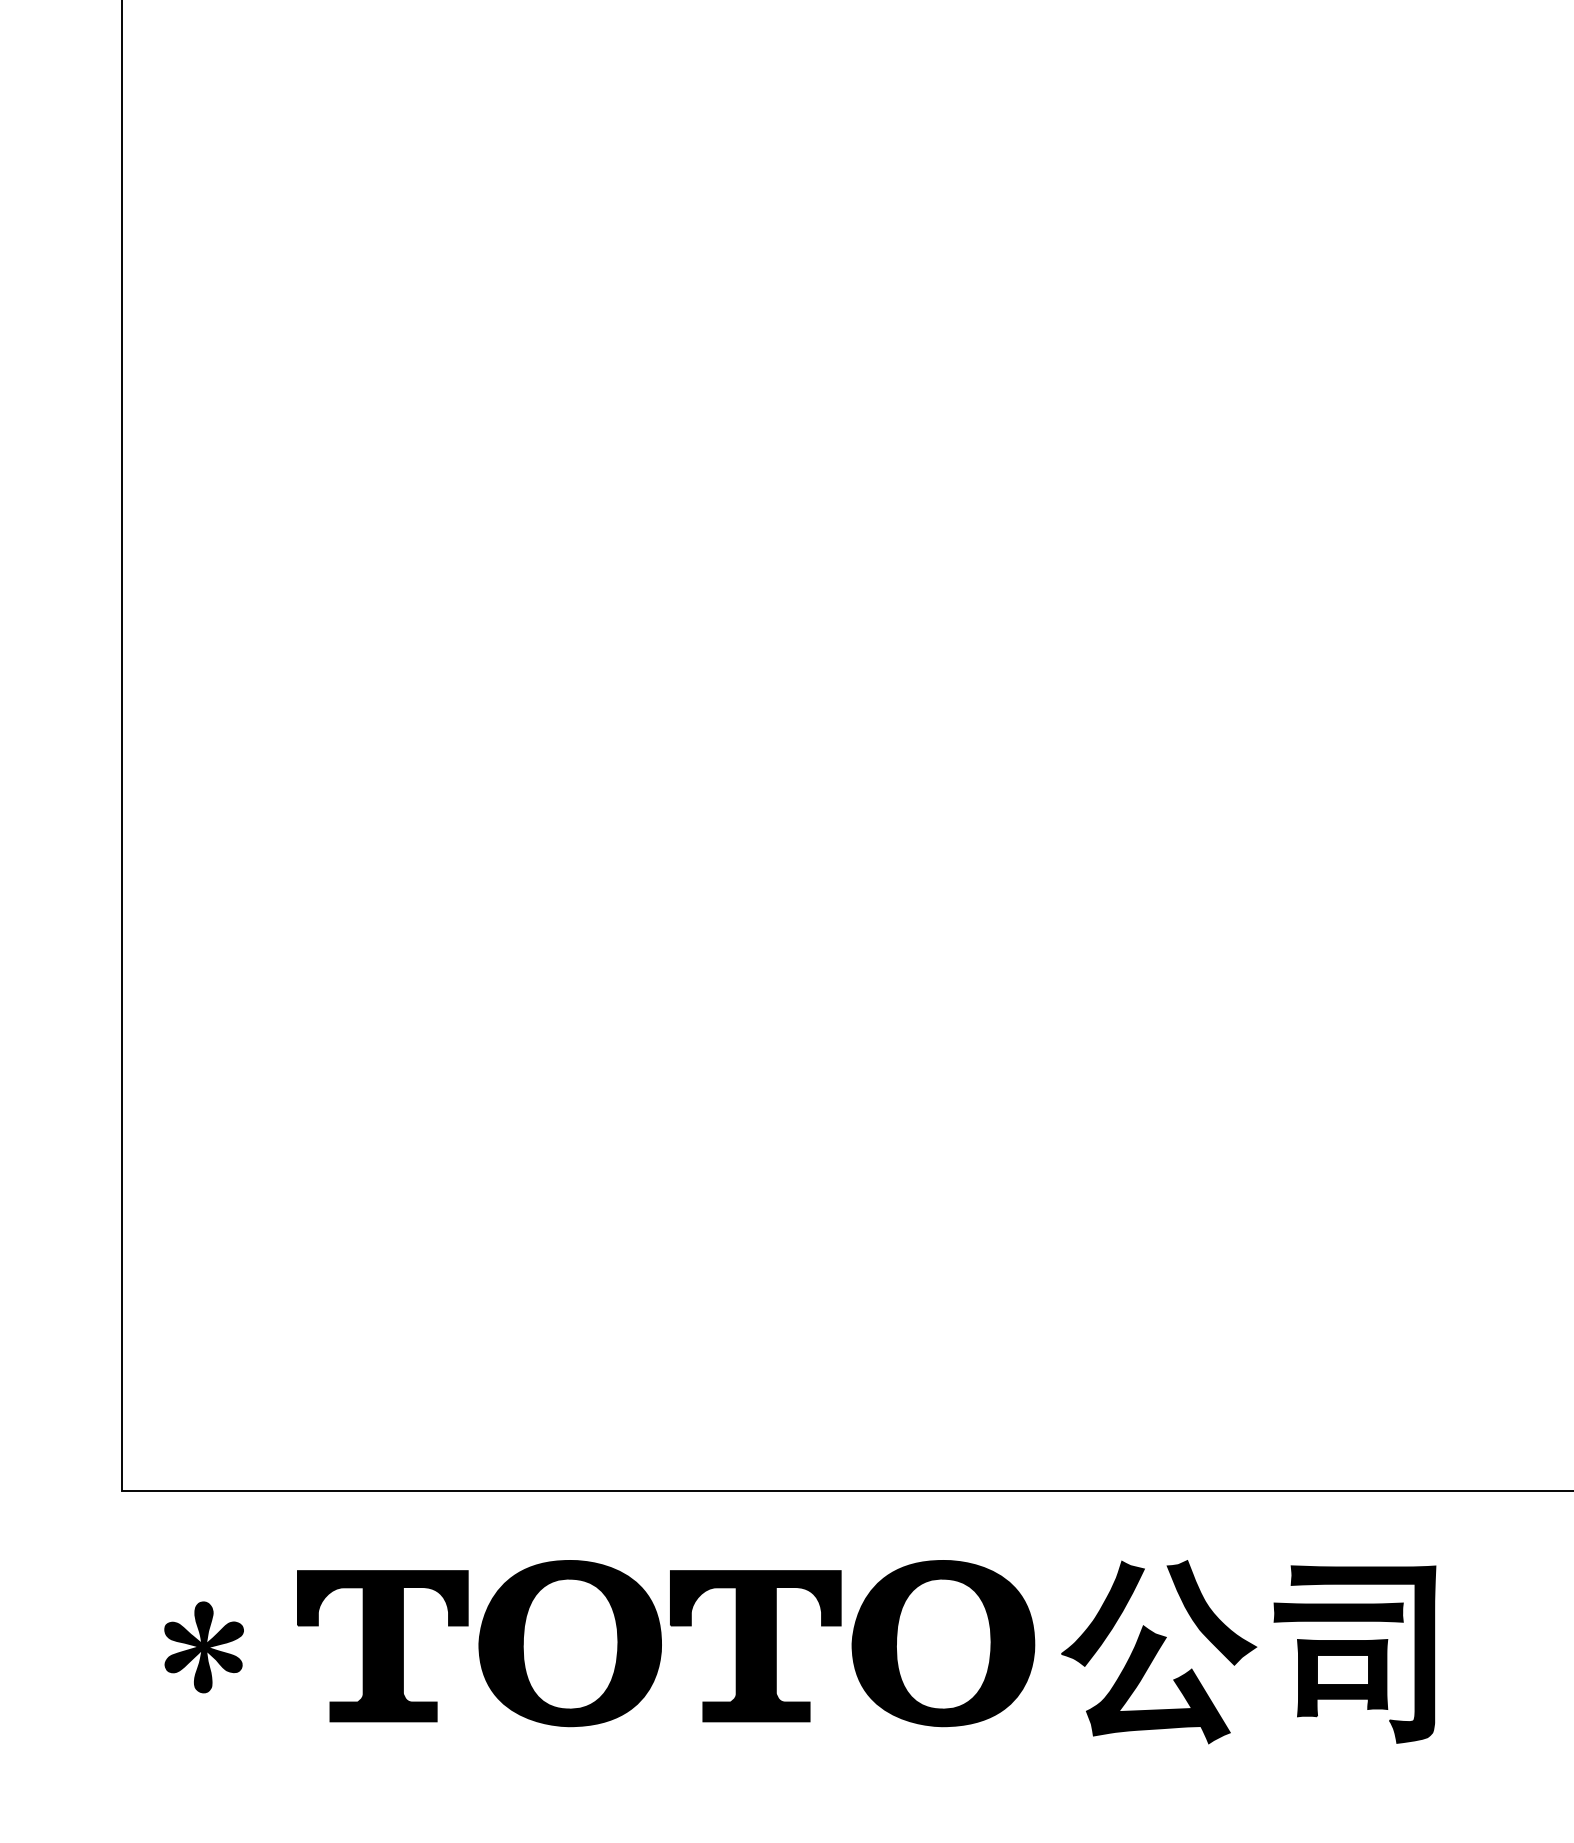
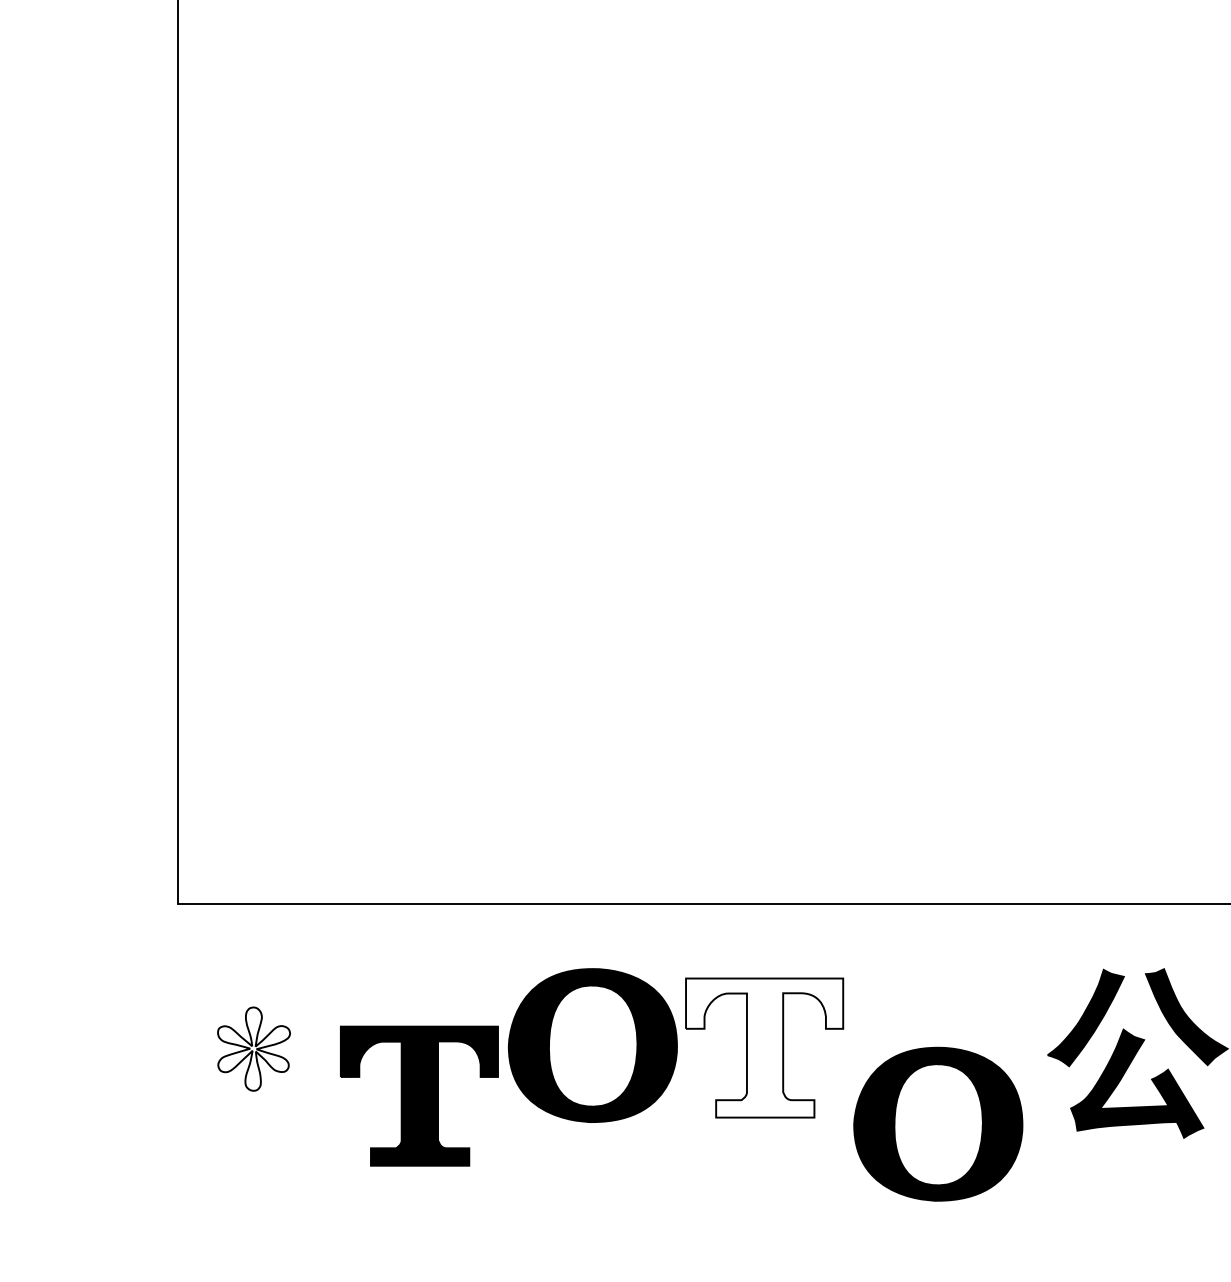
part: (943, 1643) -> (938, 1124), moved
part: (382, 1646) -> (419, 1096), moved
fill: (755, 1646) -> (764, 1048), removed
fill: (204, 1647) -> (254, 1049), removed

